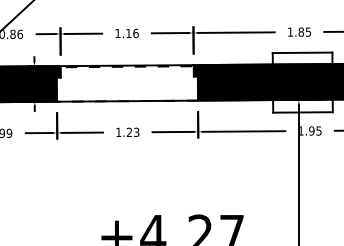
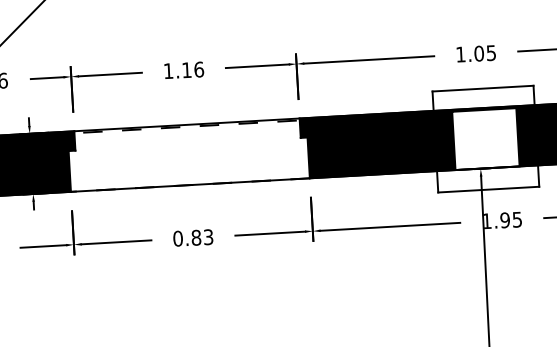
text: (301, 31) -> (479, 52), 1.85 -> 1.05
fill: (302, 82) -> (485, 138), removed
text: (124, 132) -> (187, 238), 1.23 -> 0.83

